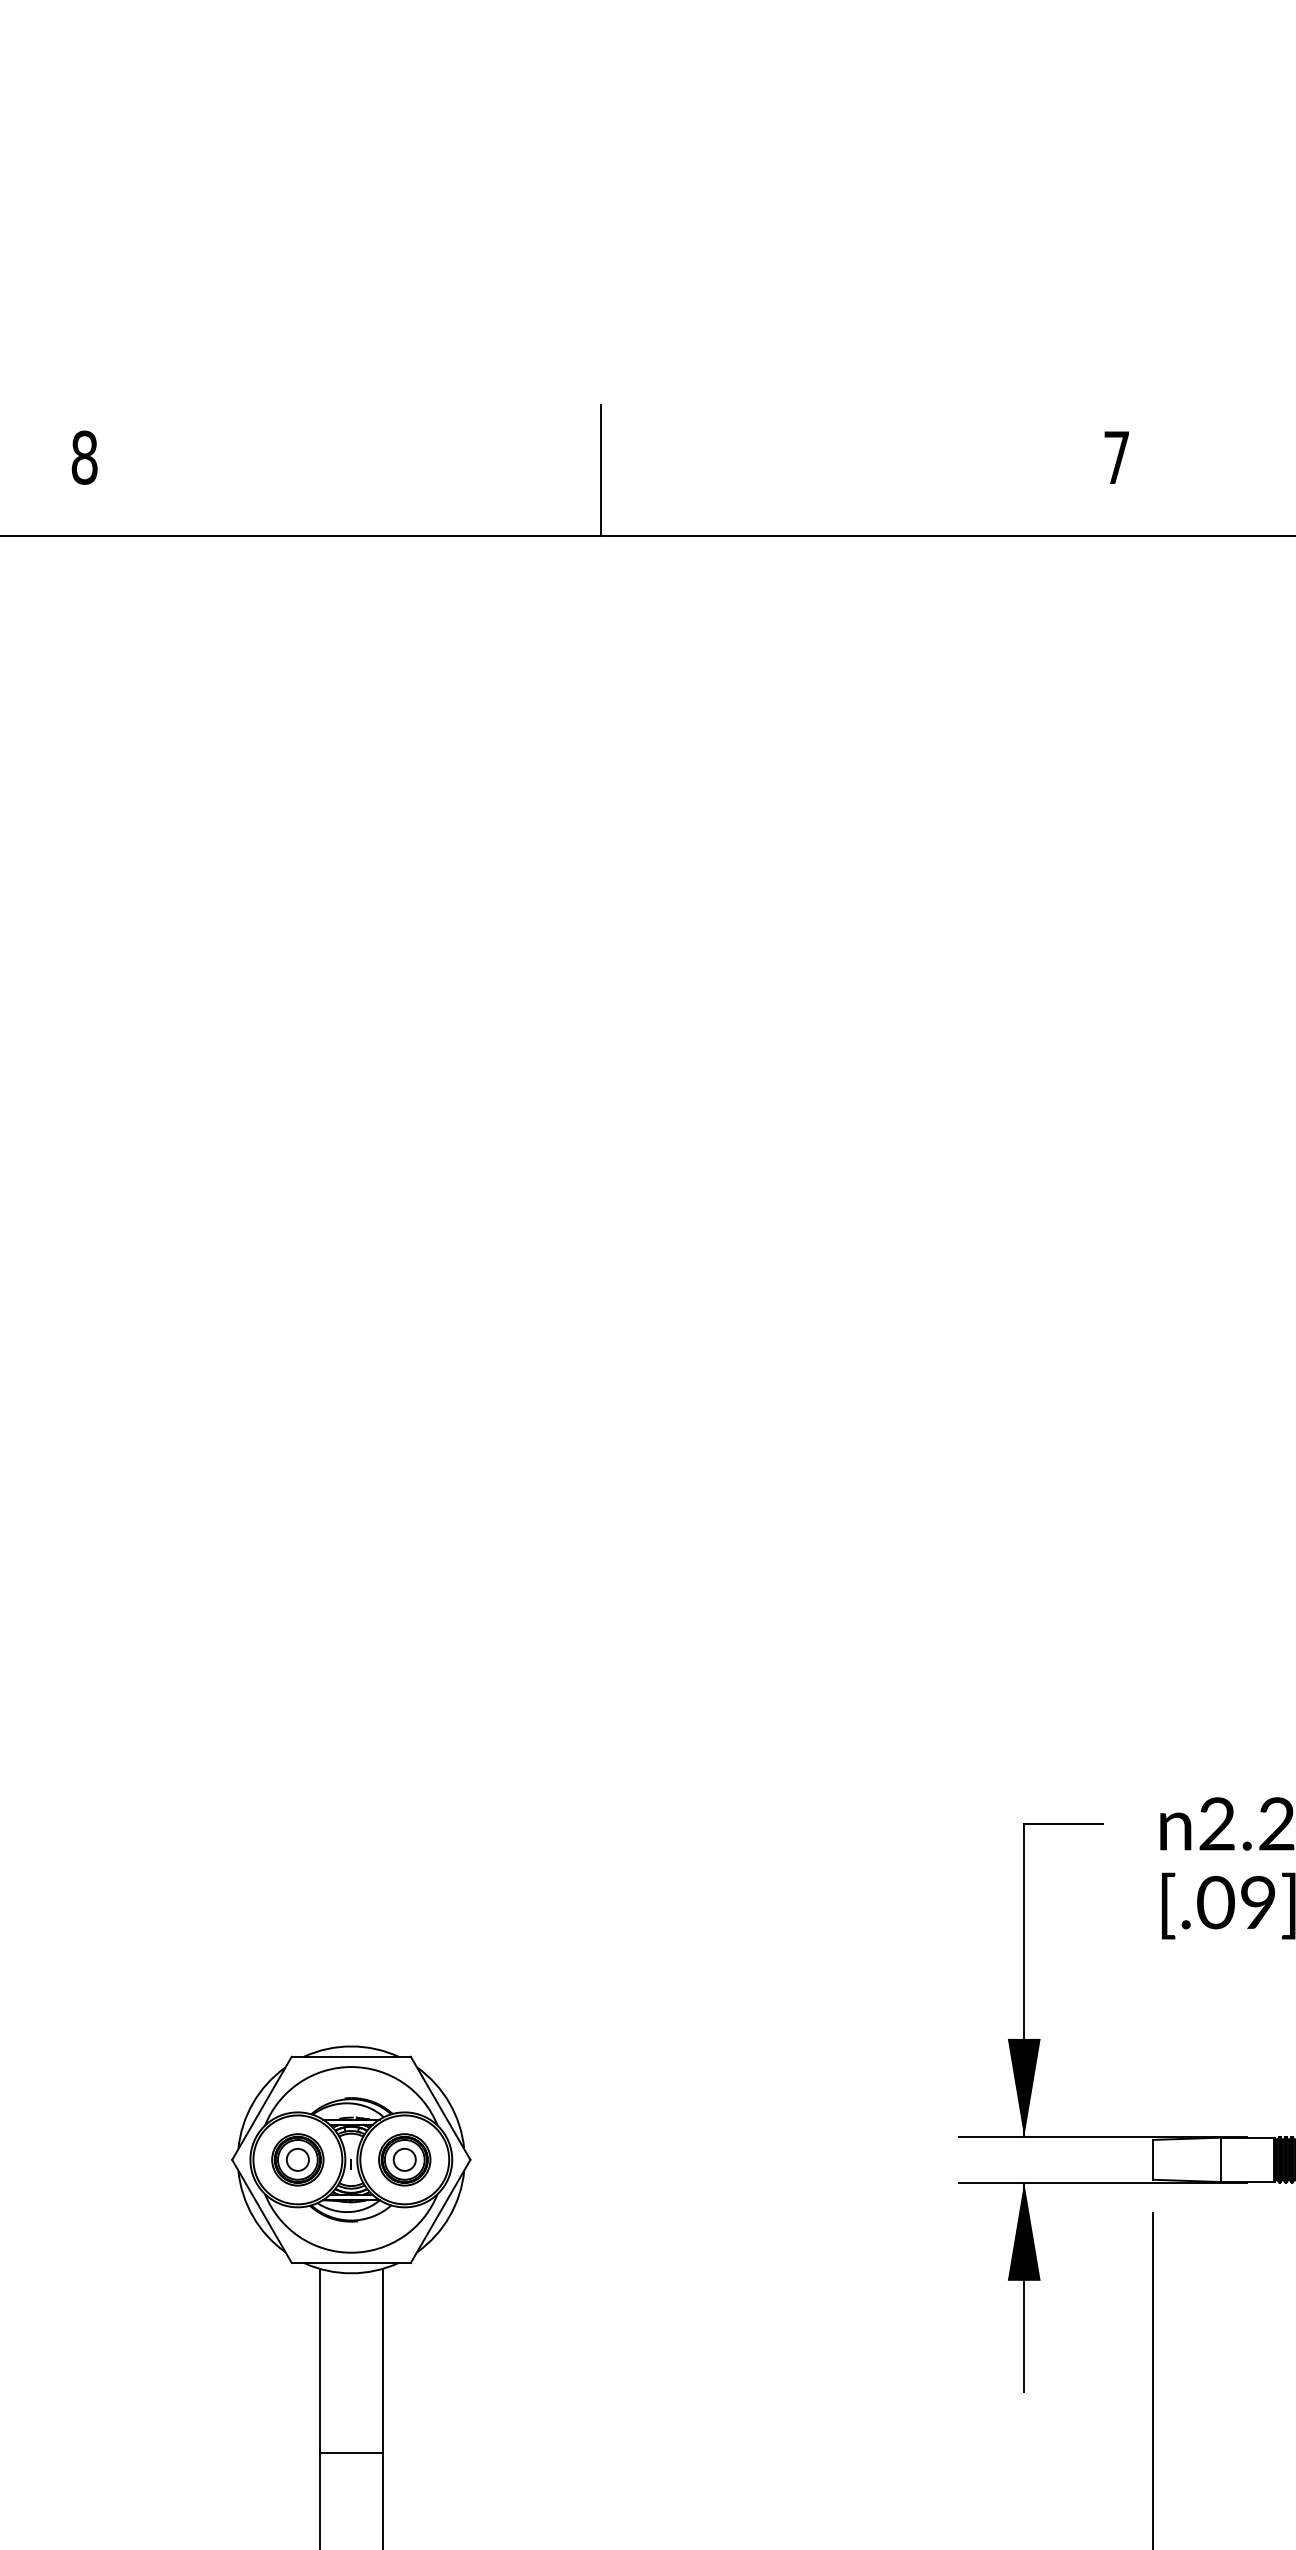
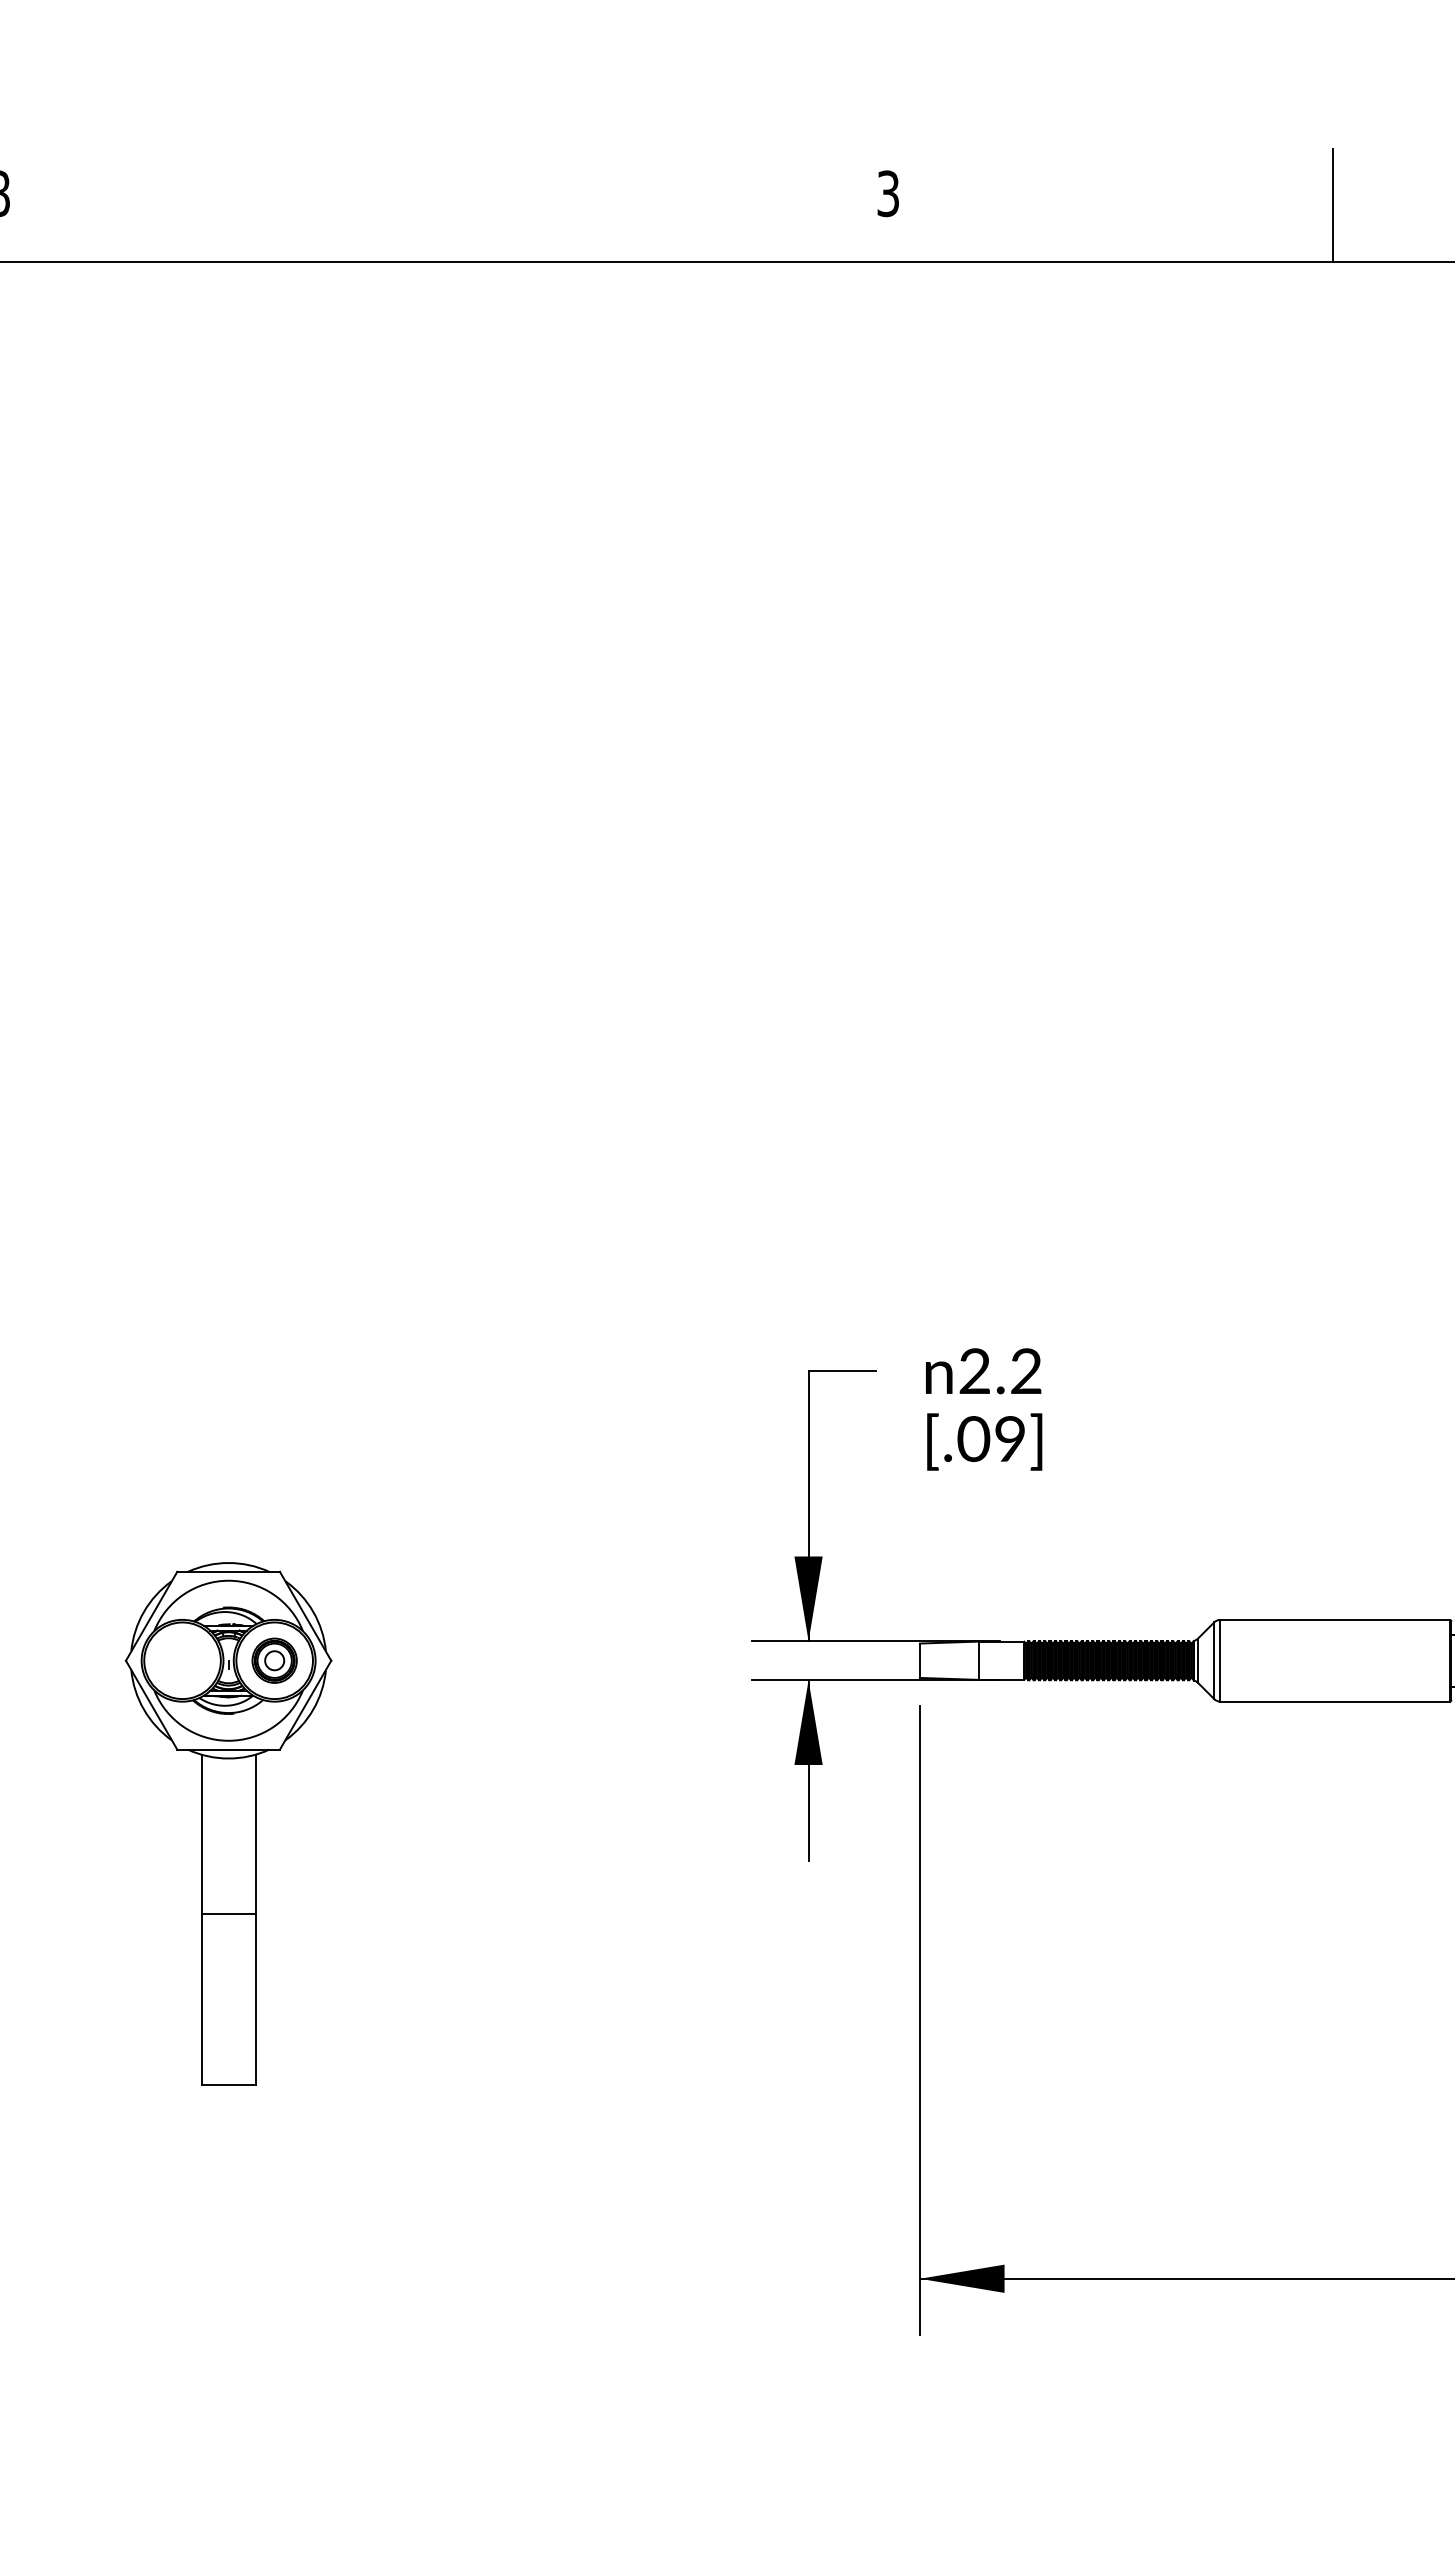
text: (1115, 457) -> (887, 193), 7 -> 3
line: (600, 470) -> (443, 204), removed
part: (297, 2159) -> (182, 1660), removed

